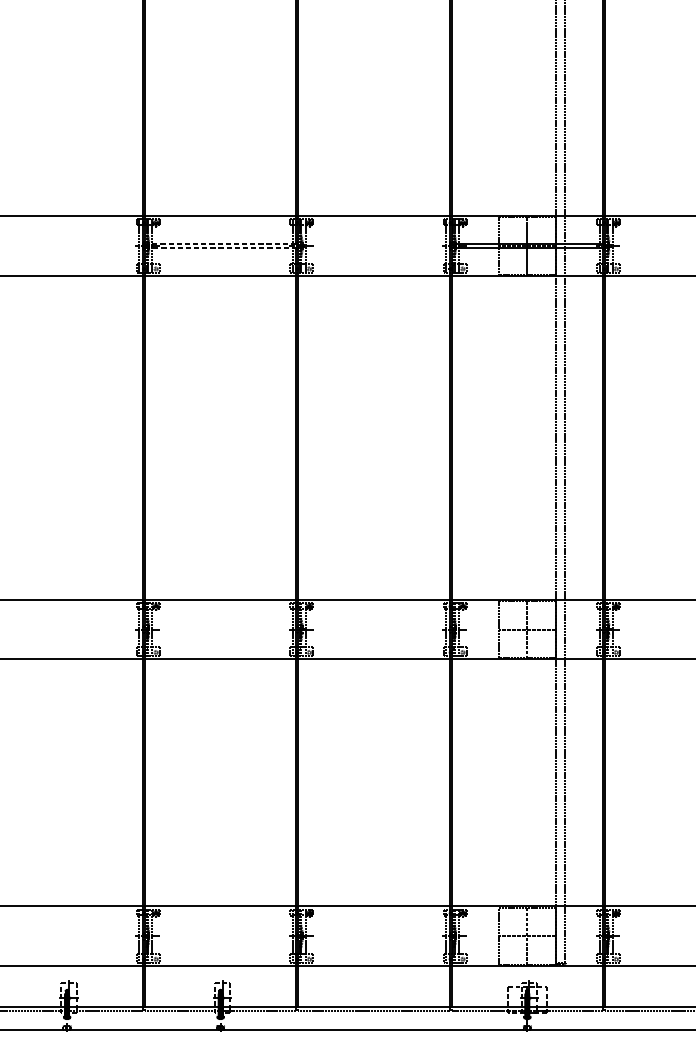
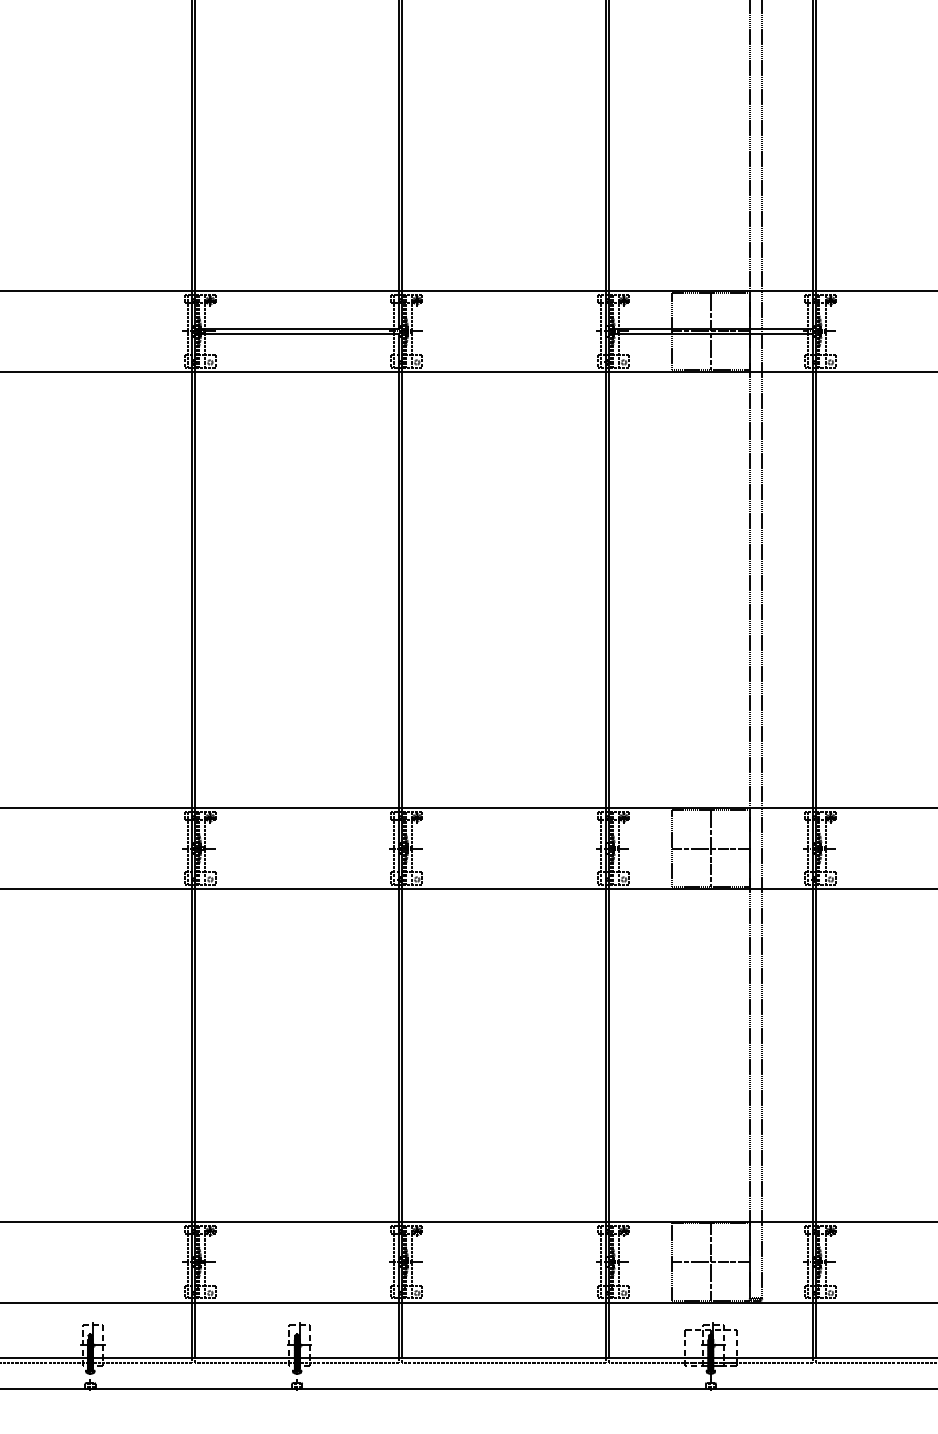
line: (220, 243) -> (297, 328), dashed -> solid
line: (220, 248) -> (297, 334), dashed -> solid

